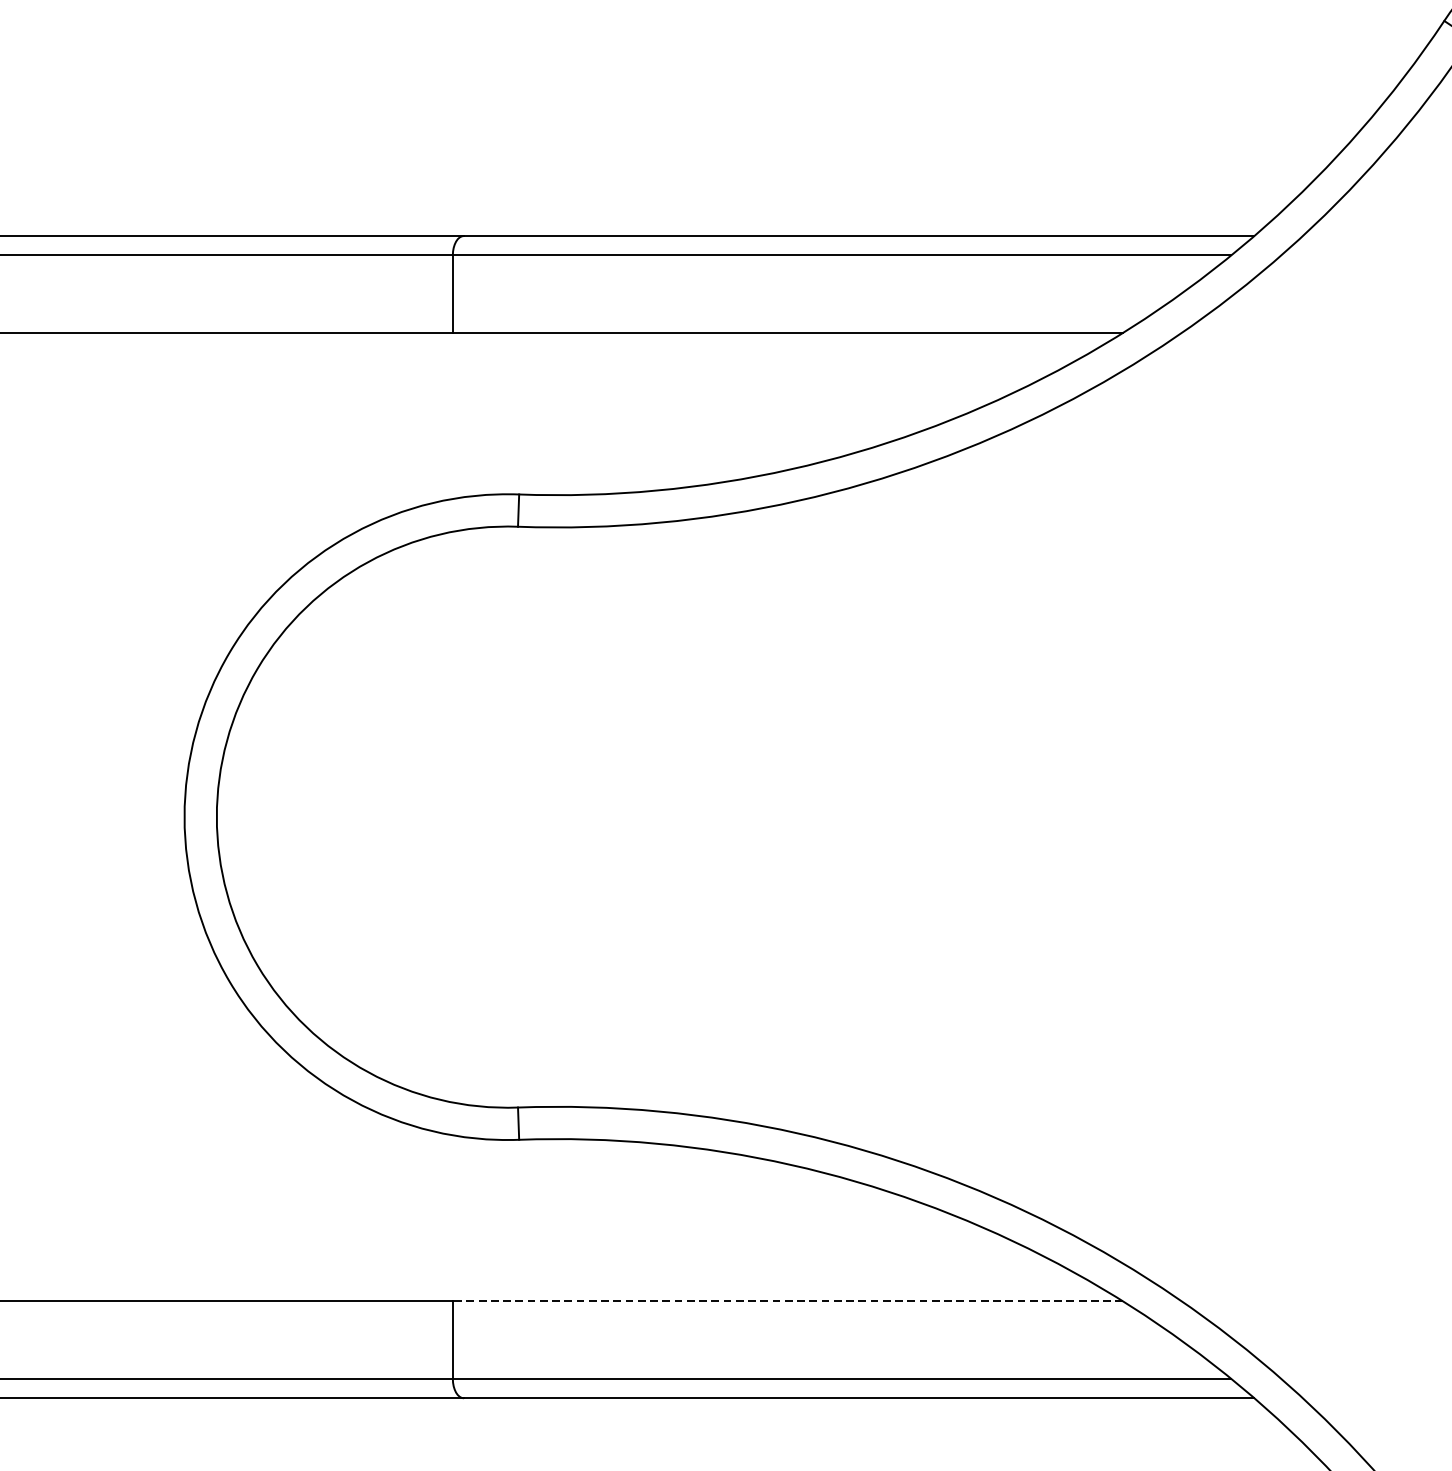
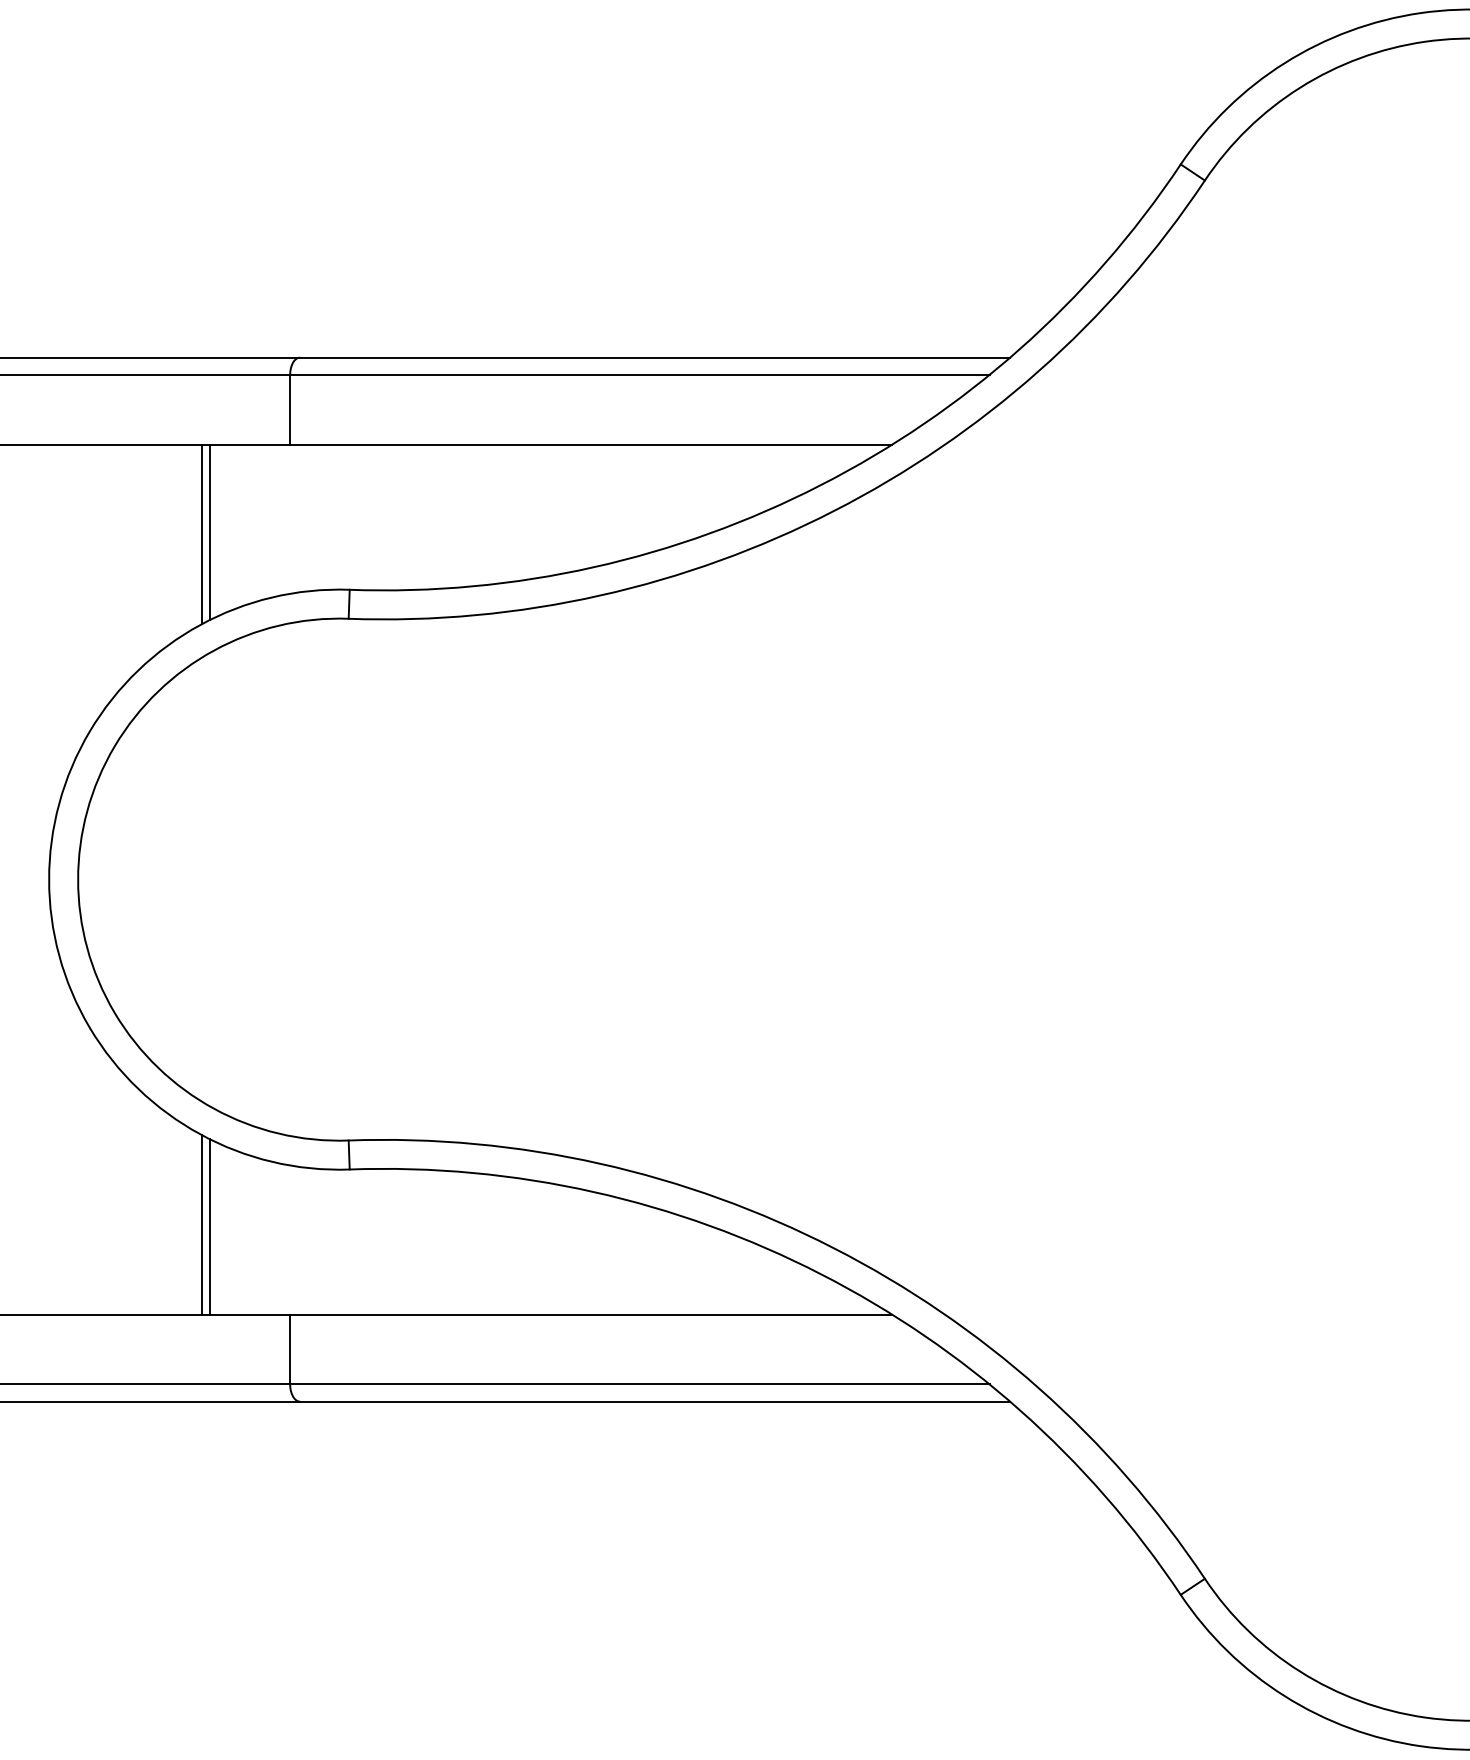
line: (364, 429) -> (210, 531), added
line: (354, 432) -> (201, 534), added
line: (354, 1201) -> (201, 1224), added
line: (364, 1203) -> (210, 1226), added
line: (787, 1301) -> (590, 1314), dashed -> solid

